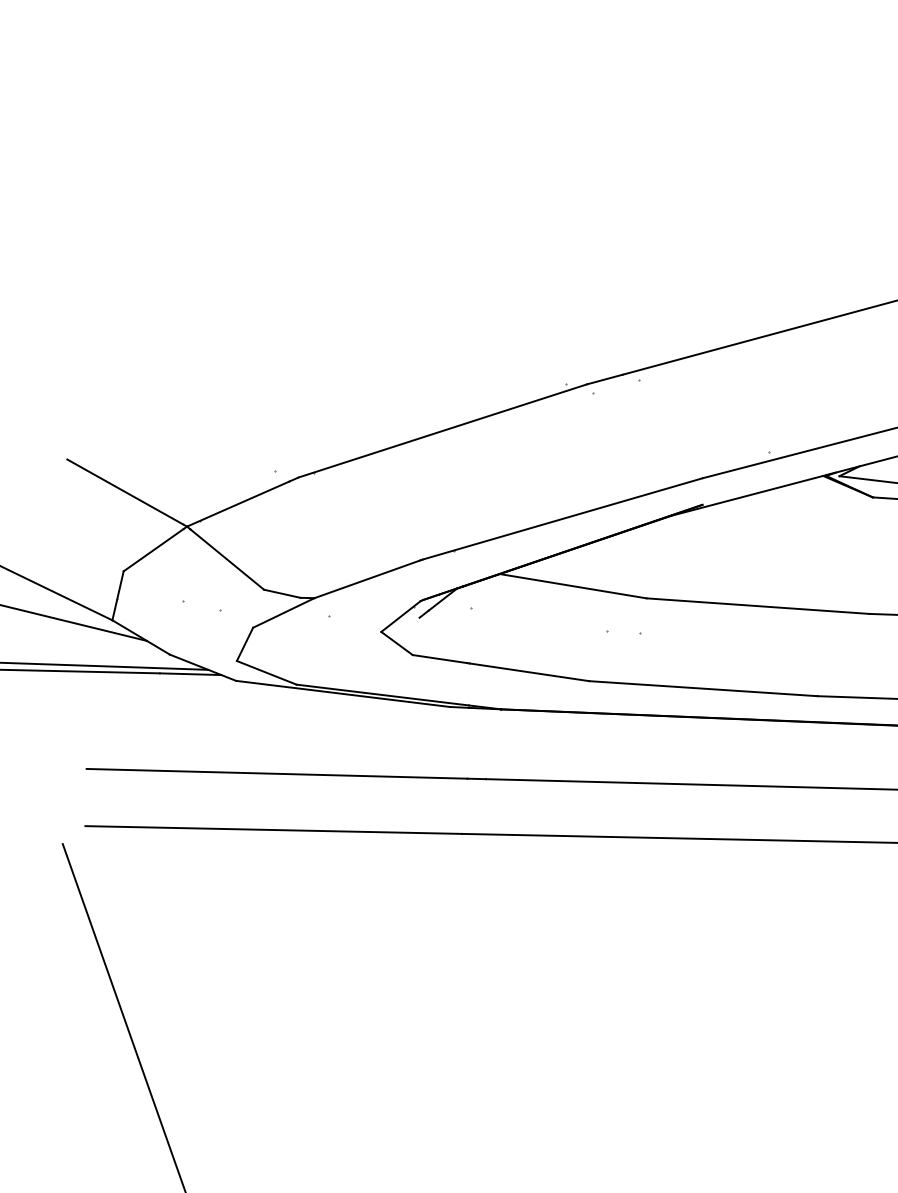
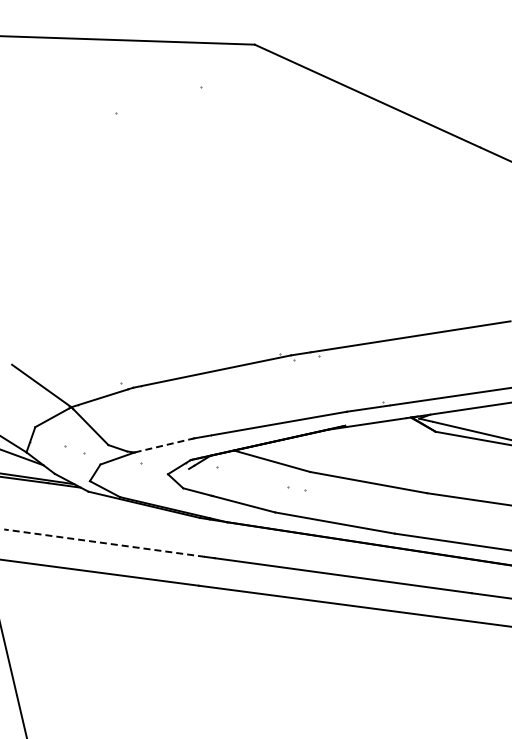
line: (366, 579) -> (163, 445), solid -> dashed
line: (276, 774) -> (104, 543), solid -> dashed

